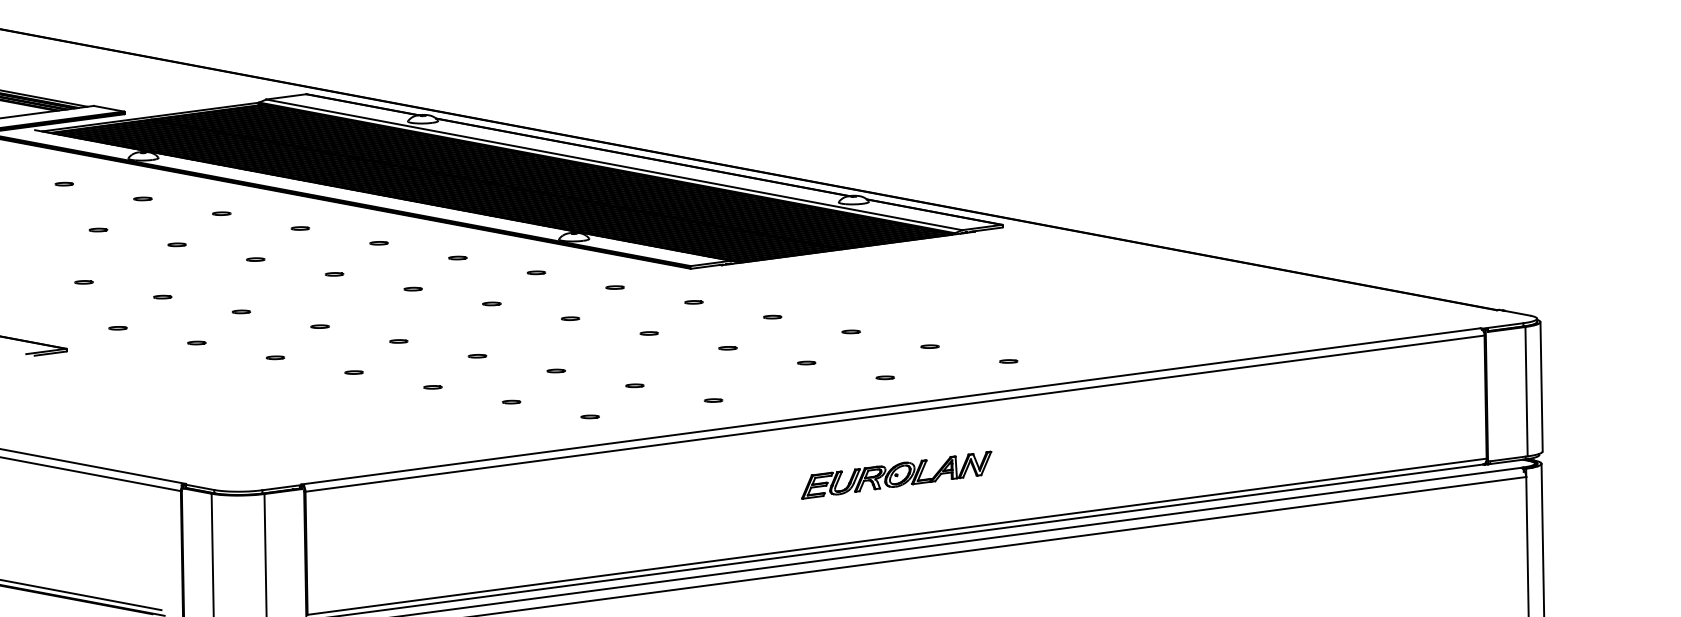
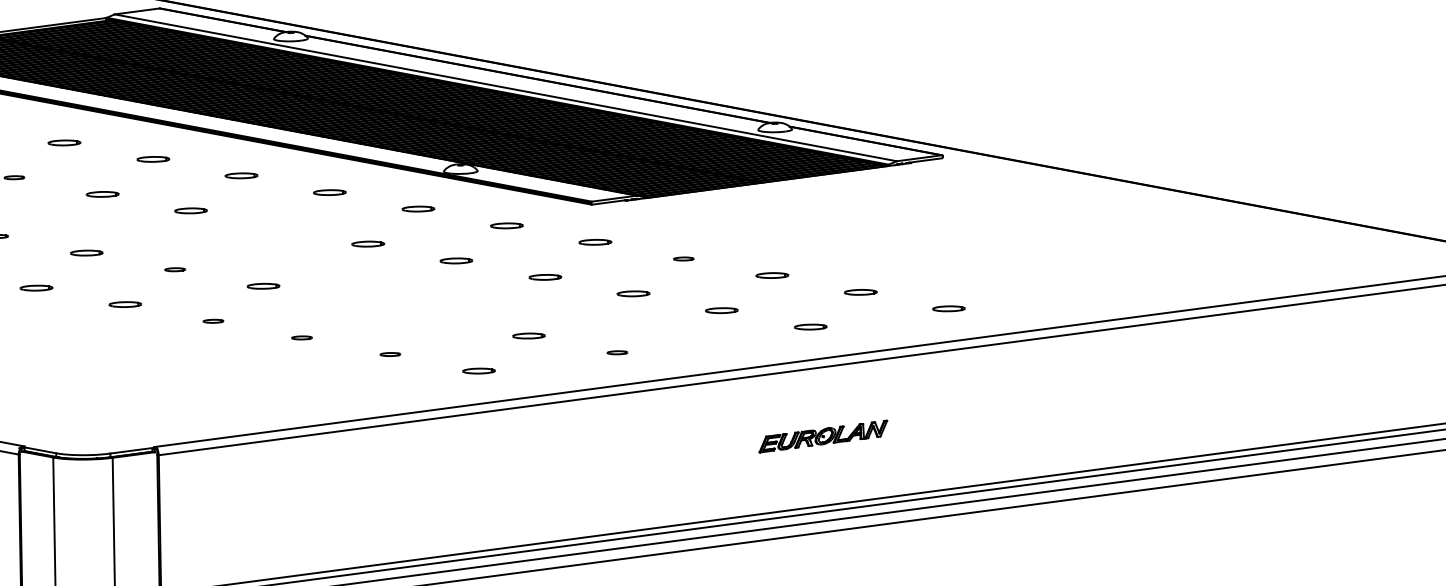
part: (221, 213) -> (64, 142), size x1.6
part: (299, 228) -> (152, 159), size x1.6
part: (378, 243) -> (240, 176), size x1.6
part: (457, 257) -> (329, 191), size x1.6
part: (255, 259) -> (102, 194), size x1.6
part: (536, 272) -> (418, 208), size x1.6
part: (334, 274) -> (191, 211), size x1.6
part: (614, 287) -> (506, 225), size x1.6
part: (412, 288) -> (279, 226), removed
part: (693, 302) -> (594, 242), size x1.6
part: (491, 303) -> (367, 243), size x1.6
part: (241, 311) -> (86, 252), size x1.6
part: (570, 318) -> (456, 260), size x1.6
part: (850, 331) -> (771, 275), size x1.6
part: (648, 333) -> (544, 277), size x1.6
part: (398, 341) -> (263, 286), size x1.6
part: (196, 342) -> (36, 287), size x1.6
part: (929, 346) -> (860, 291), size x1.6
part: (727, 348) -> (633, 294), size x1.6
line: (477, 356) -> (352, 303), removed
part: (274, 357) -> (123, 304), size x1.6
part: (1008, 361) -> (948, 308), size x1.6
part: (806, 362) -> (721, 309), size x1.6
part: (555, 370) -> (439, 318), removed
part: (884, 377) -> (809, 326), size x1.6
part: (634, 385) -> (528, 335), size x1.6
part: (589, 416) -> (477, 370), size x1.6
part: (896, 474) -> (823, 435), size x0.6

